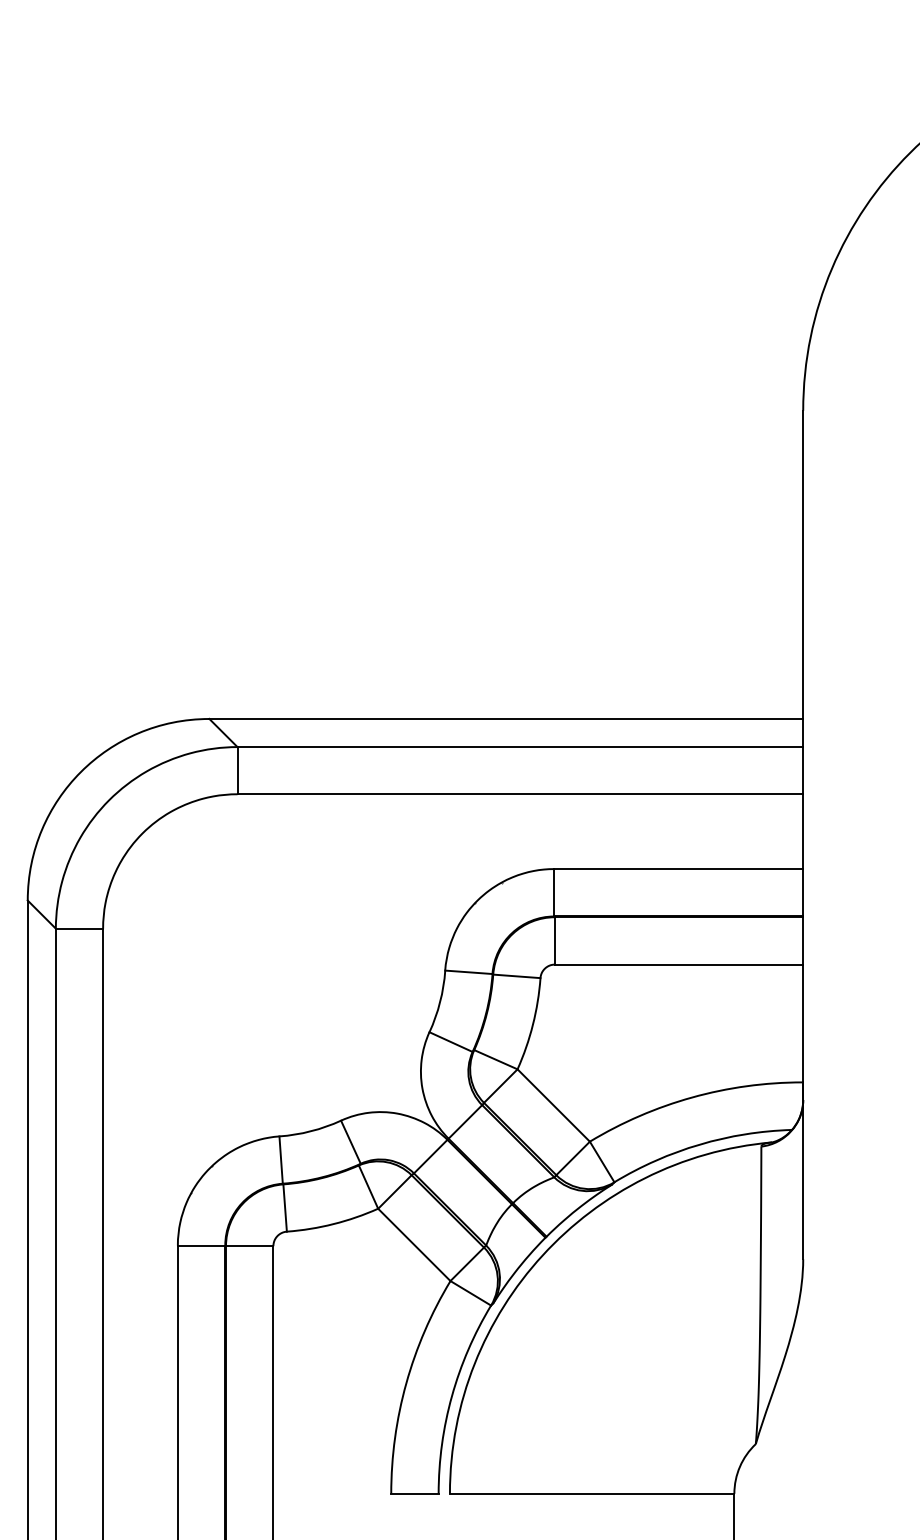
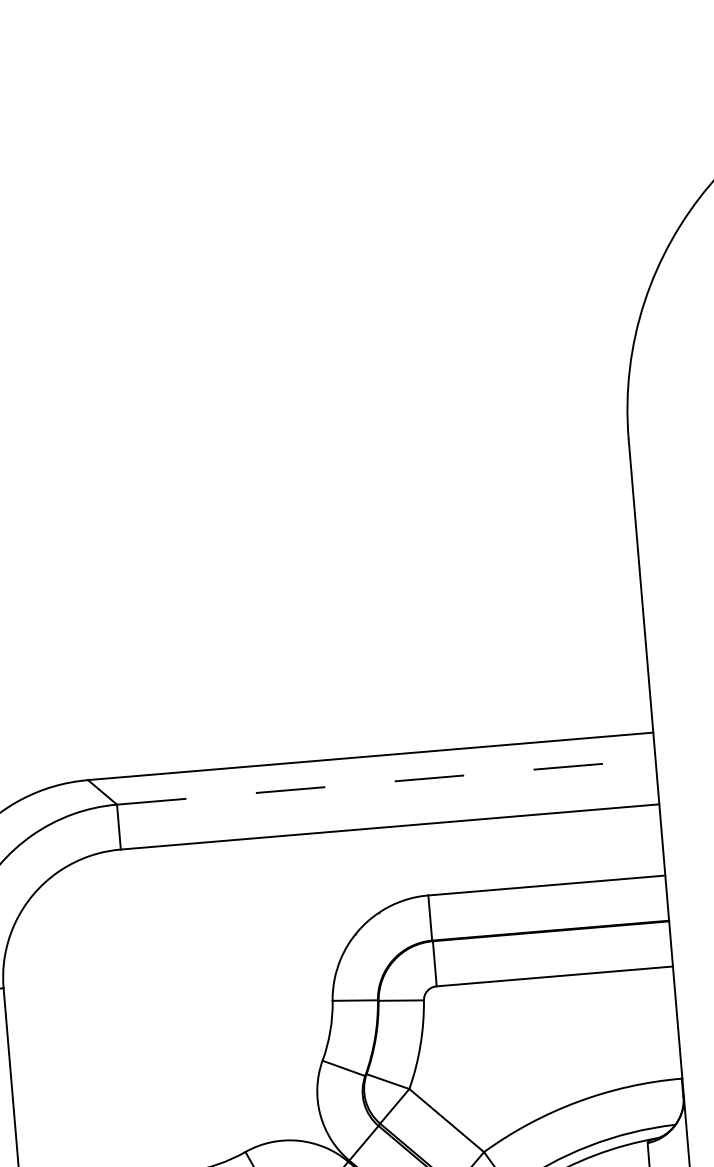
line: (520, 747) -> (386, 782), solid -> dashed

